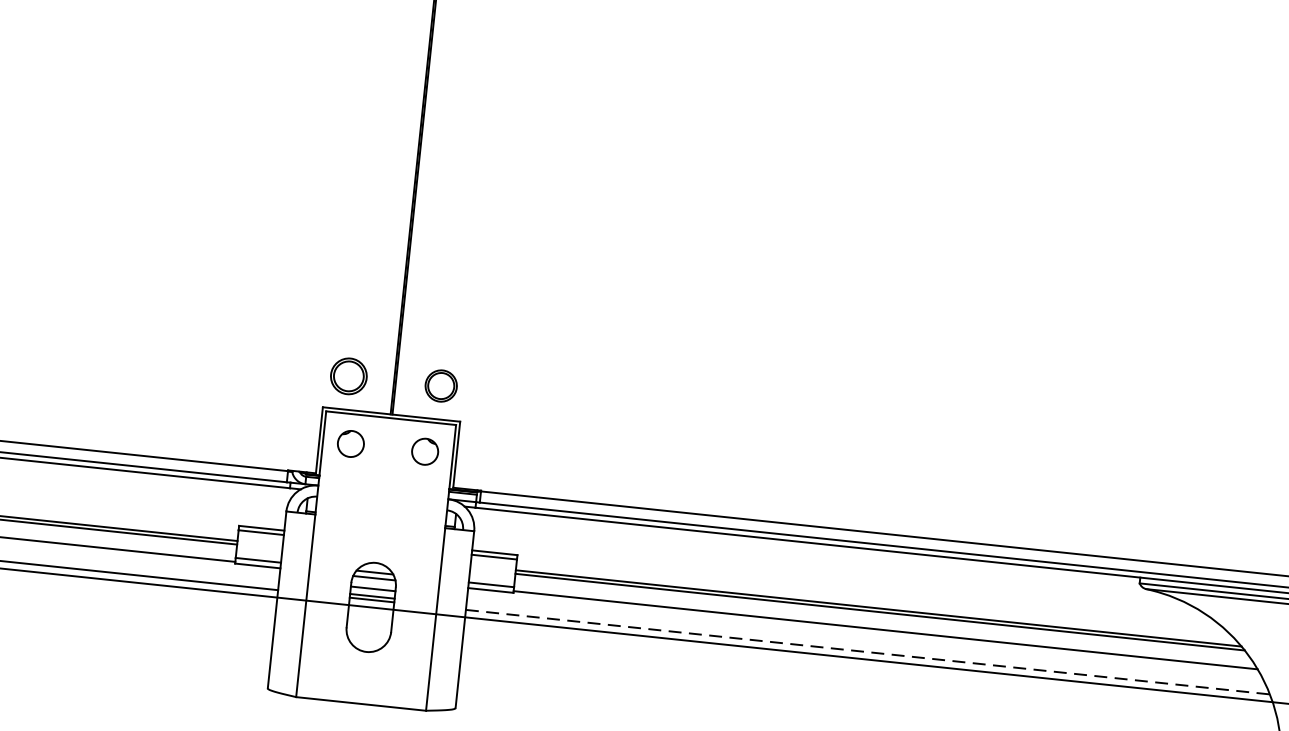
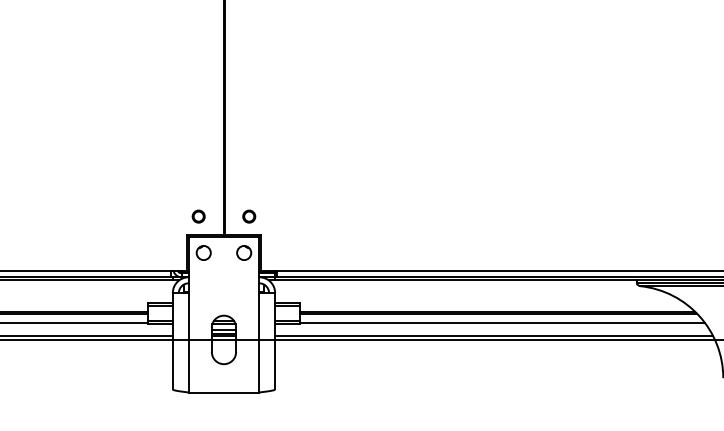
circle: (348, 375) -> (198, 216), size x0.62
circle: (441, 385) -> (249, 216), size x0.71
line: (868, 651) -> (494, 335), dashed -> solid

